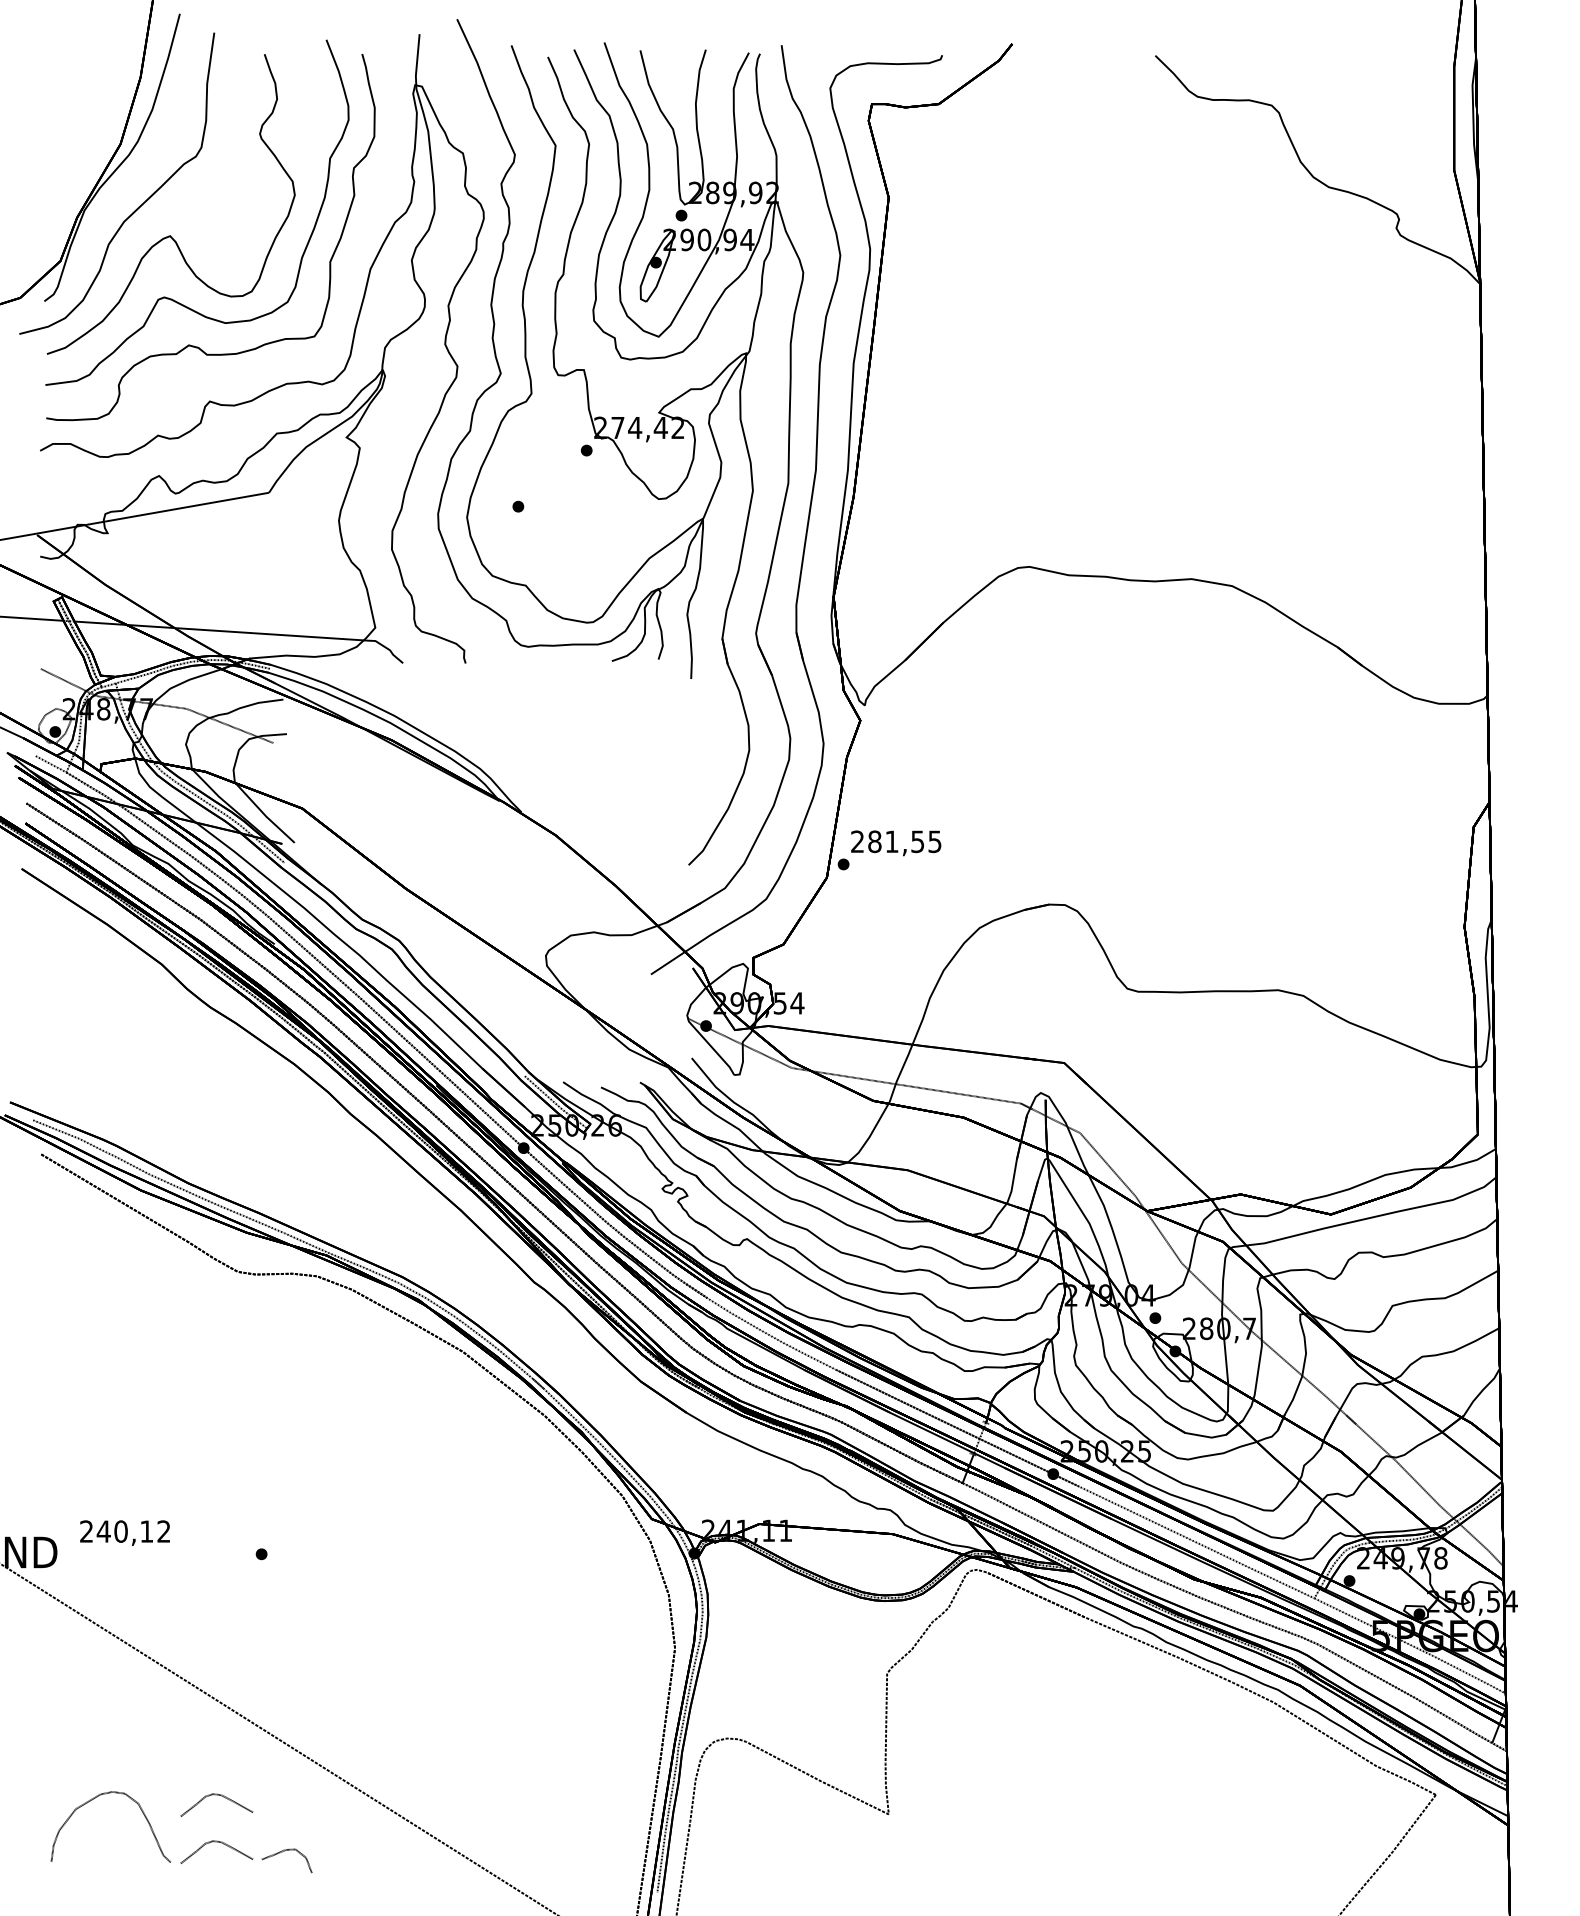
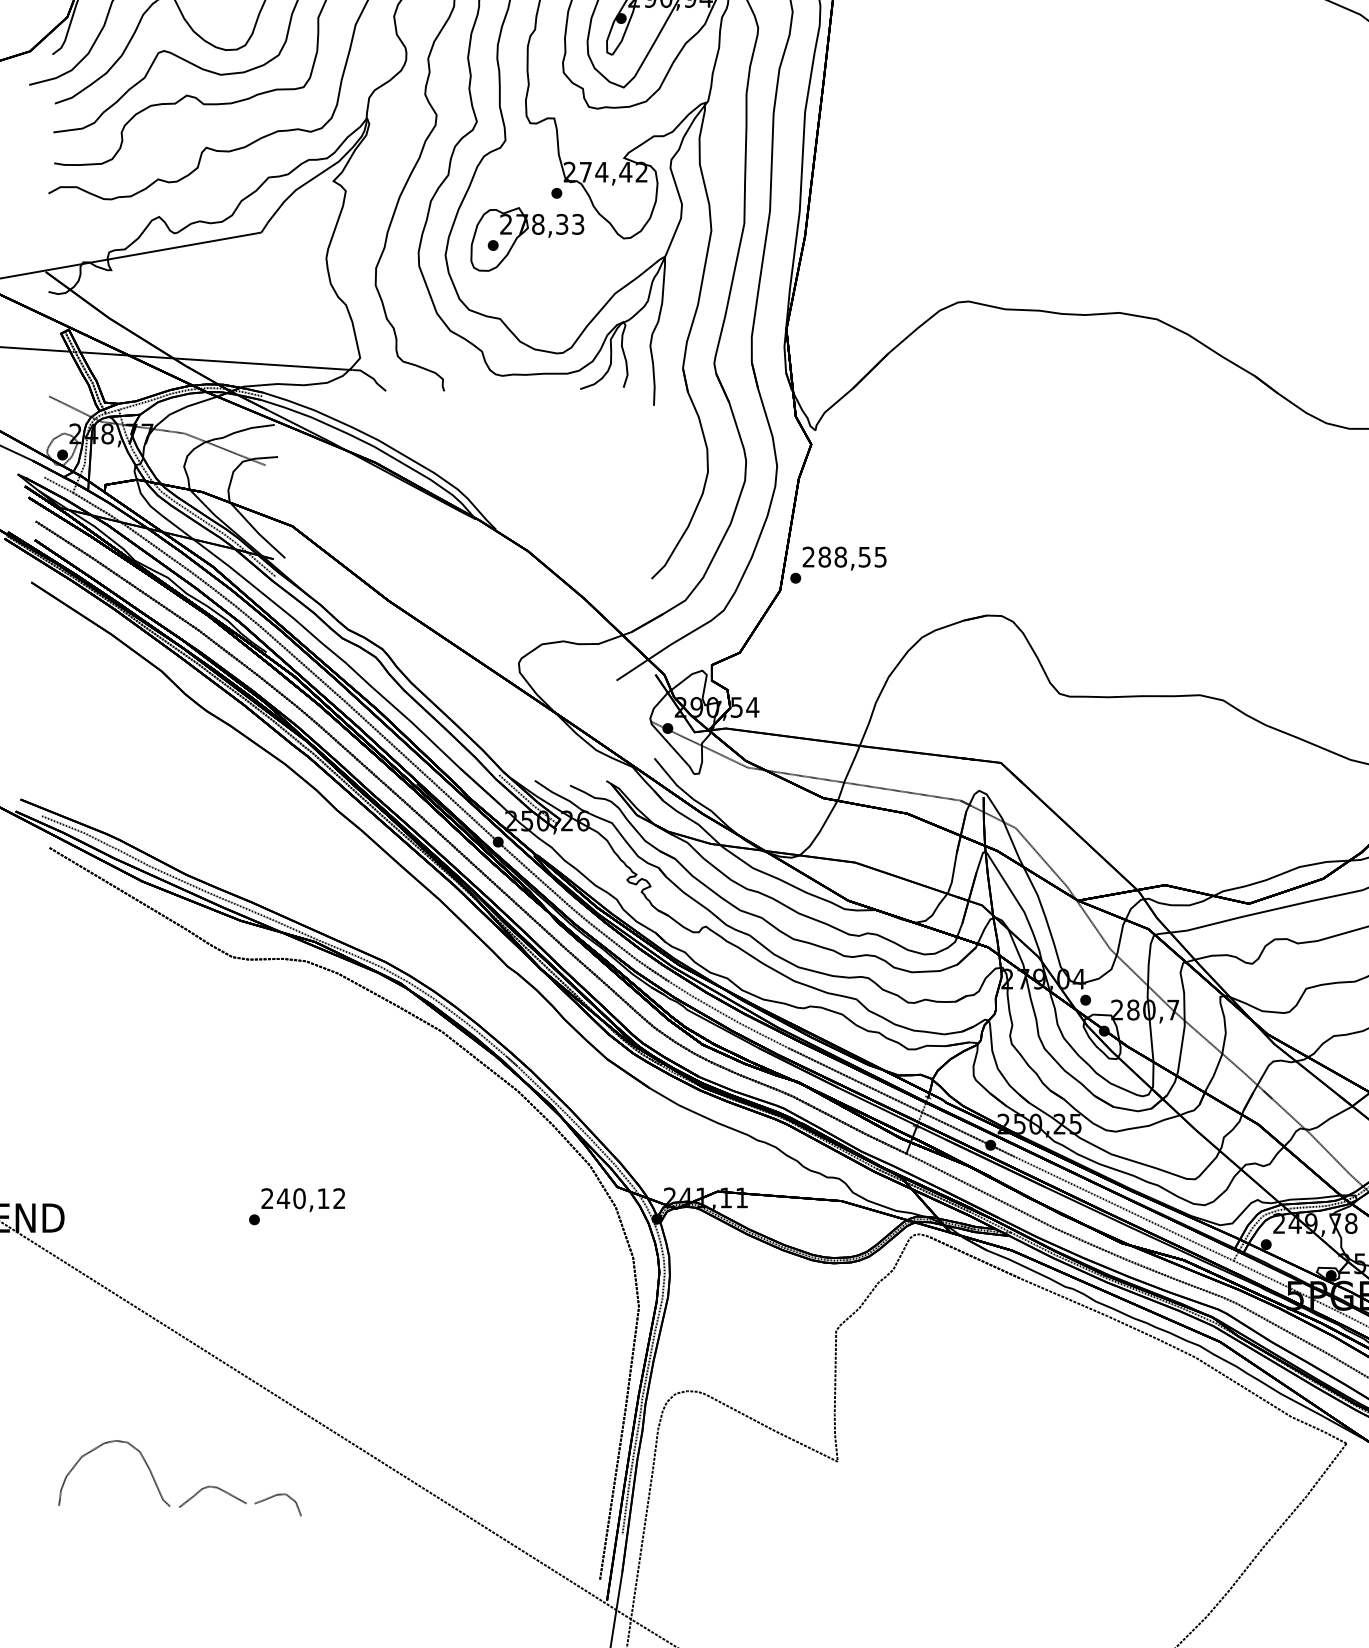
part: (550, 494) -> (523, 234), added
text: (891, 841) -> (840, 556), 281,55 -> 288,55
text: (124, 1532) -> (302, 1199), moved
curve: (216, 1795) -> (212, 1444), removed

